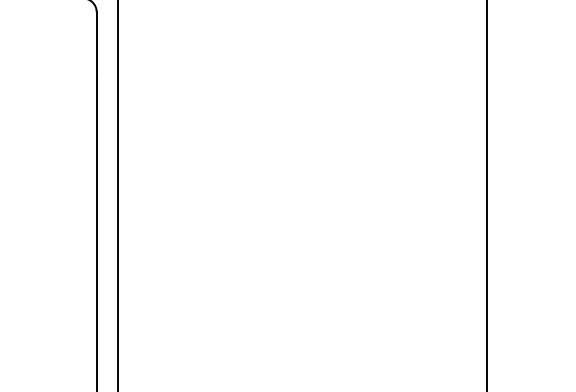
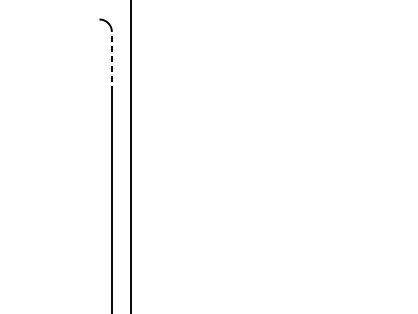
line: (96, 45) -> (111, 62), solid -> dashed

